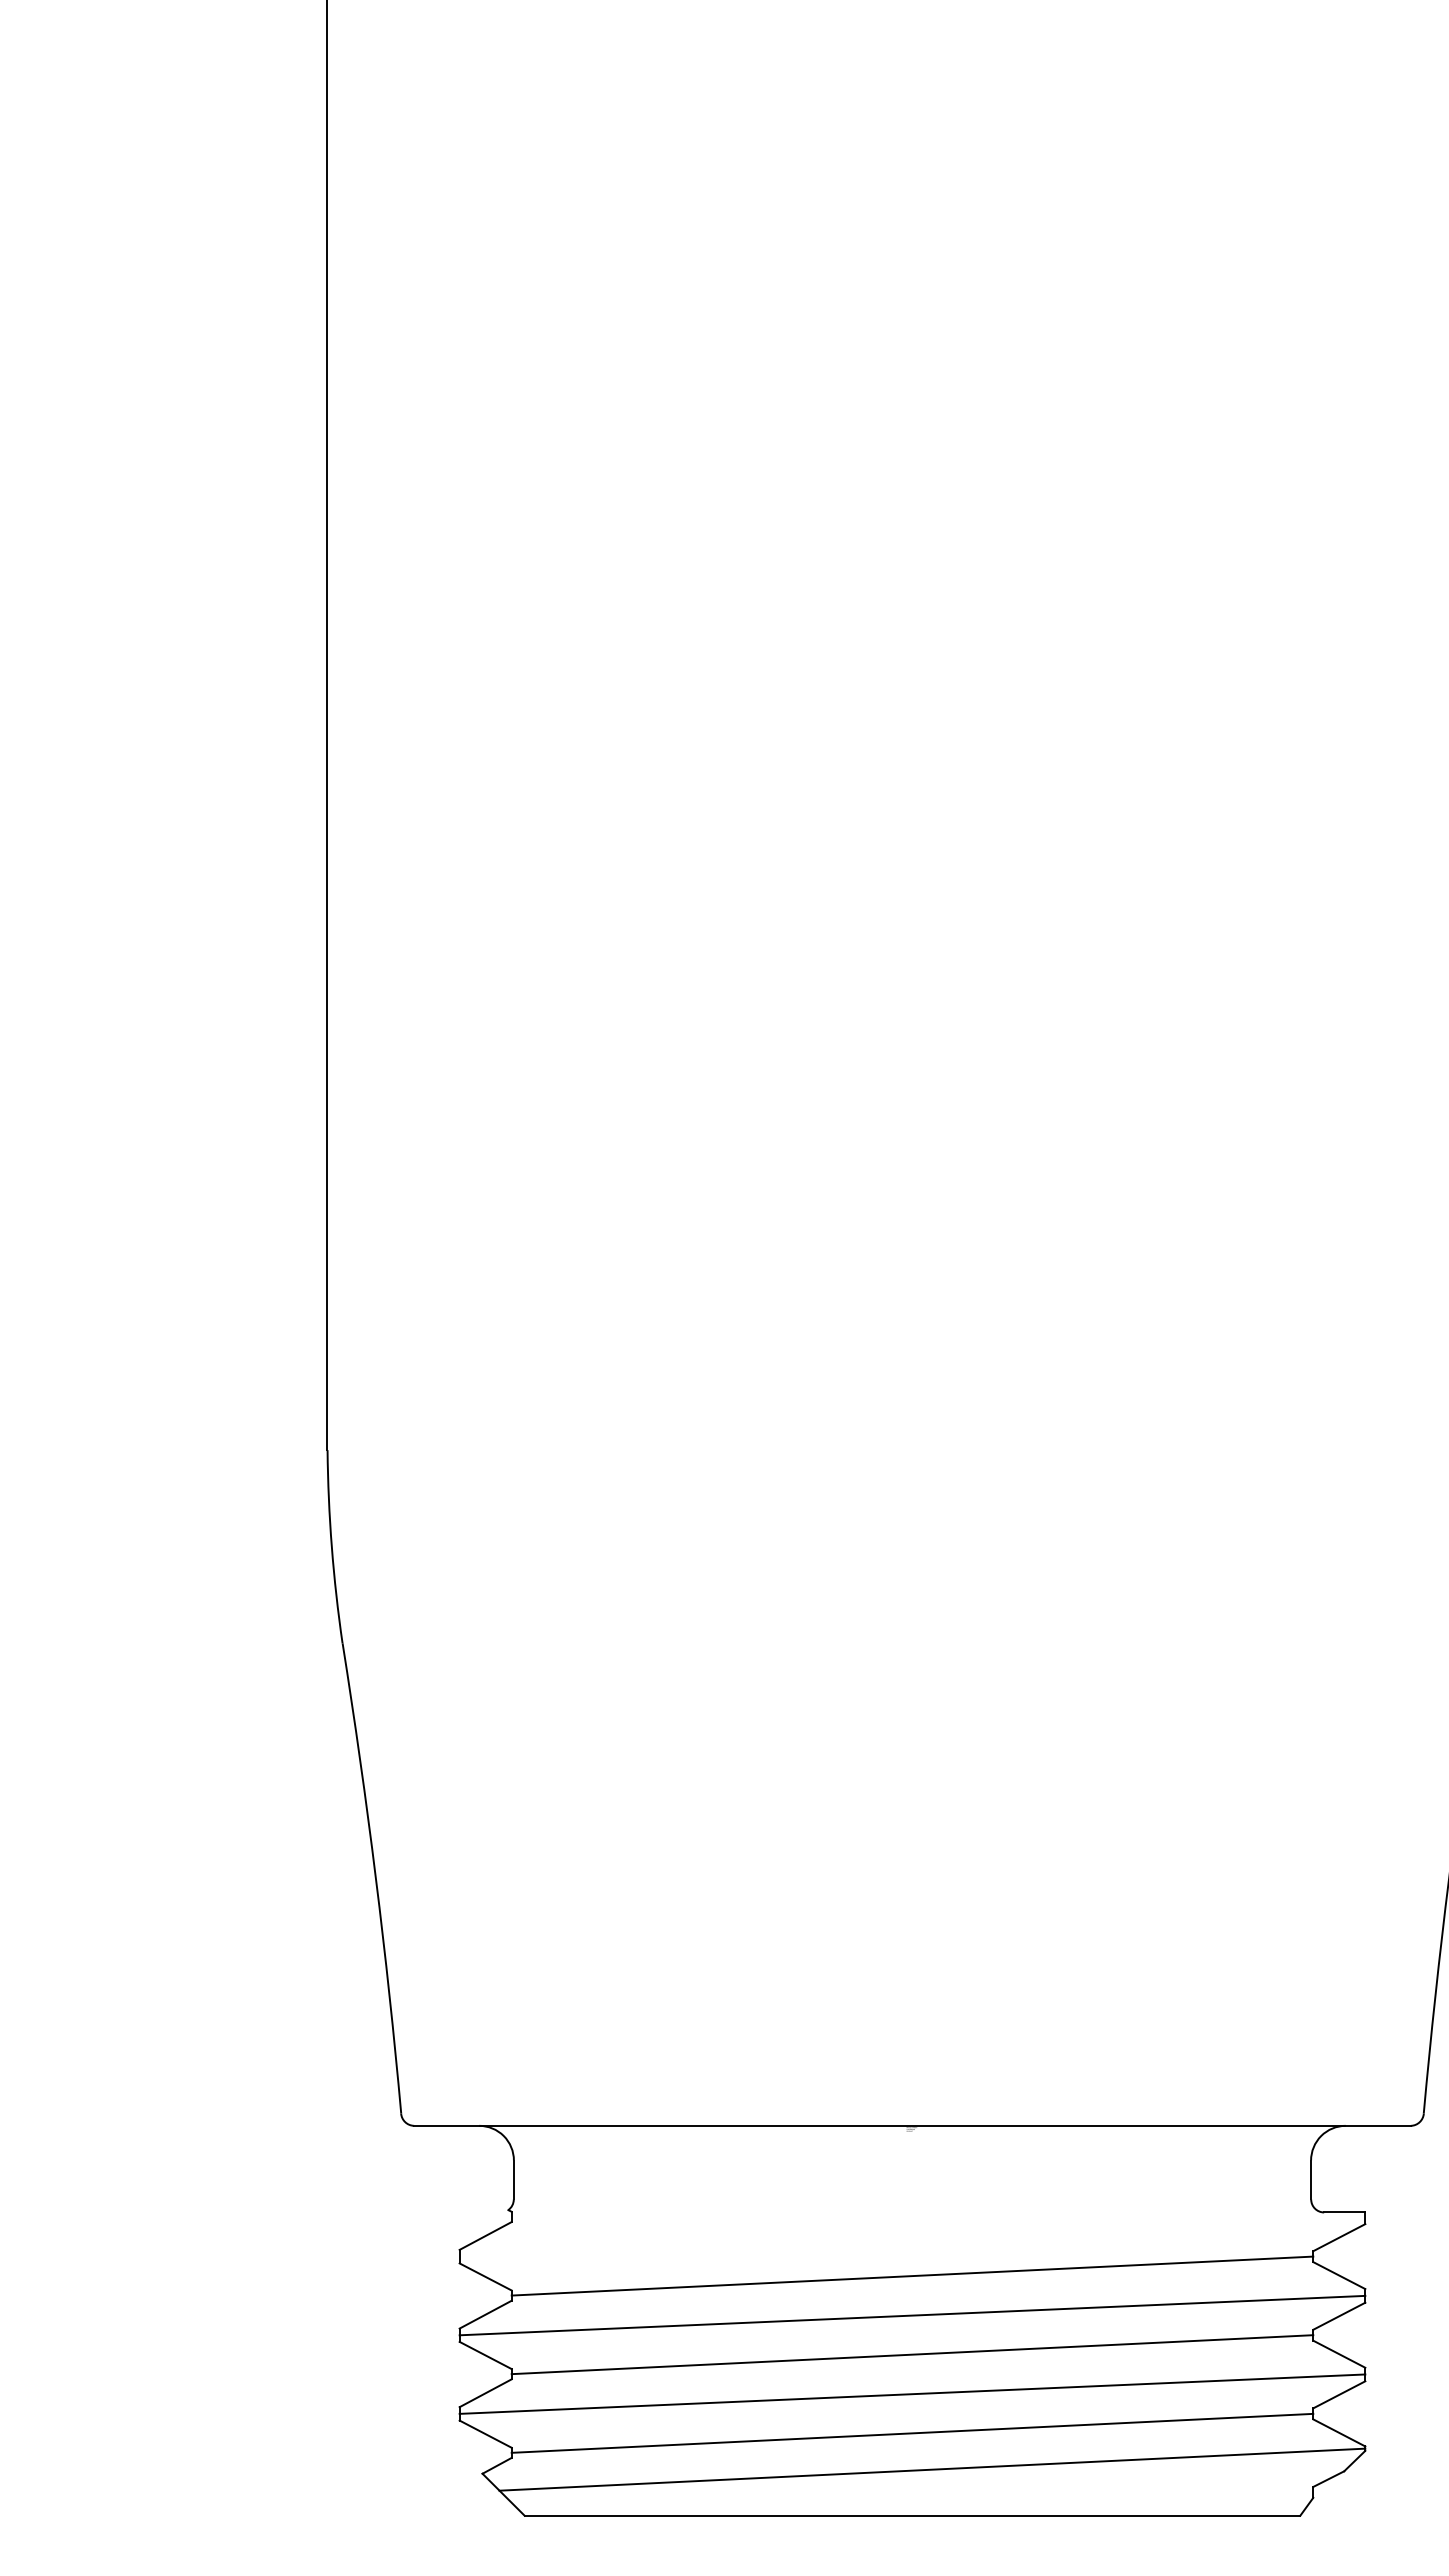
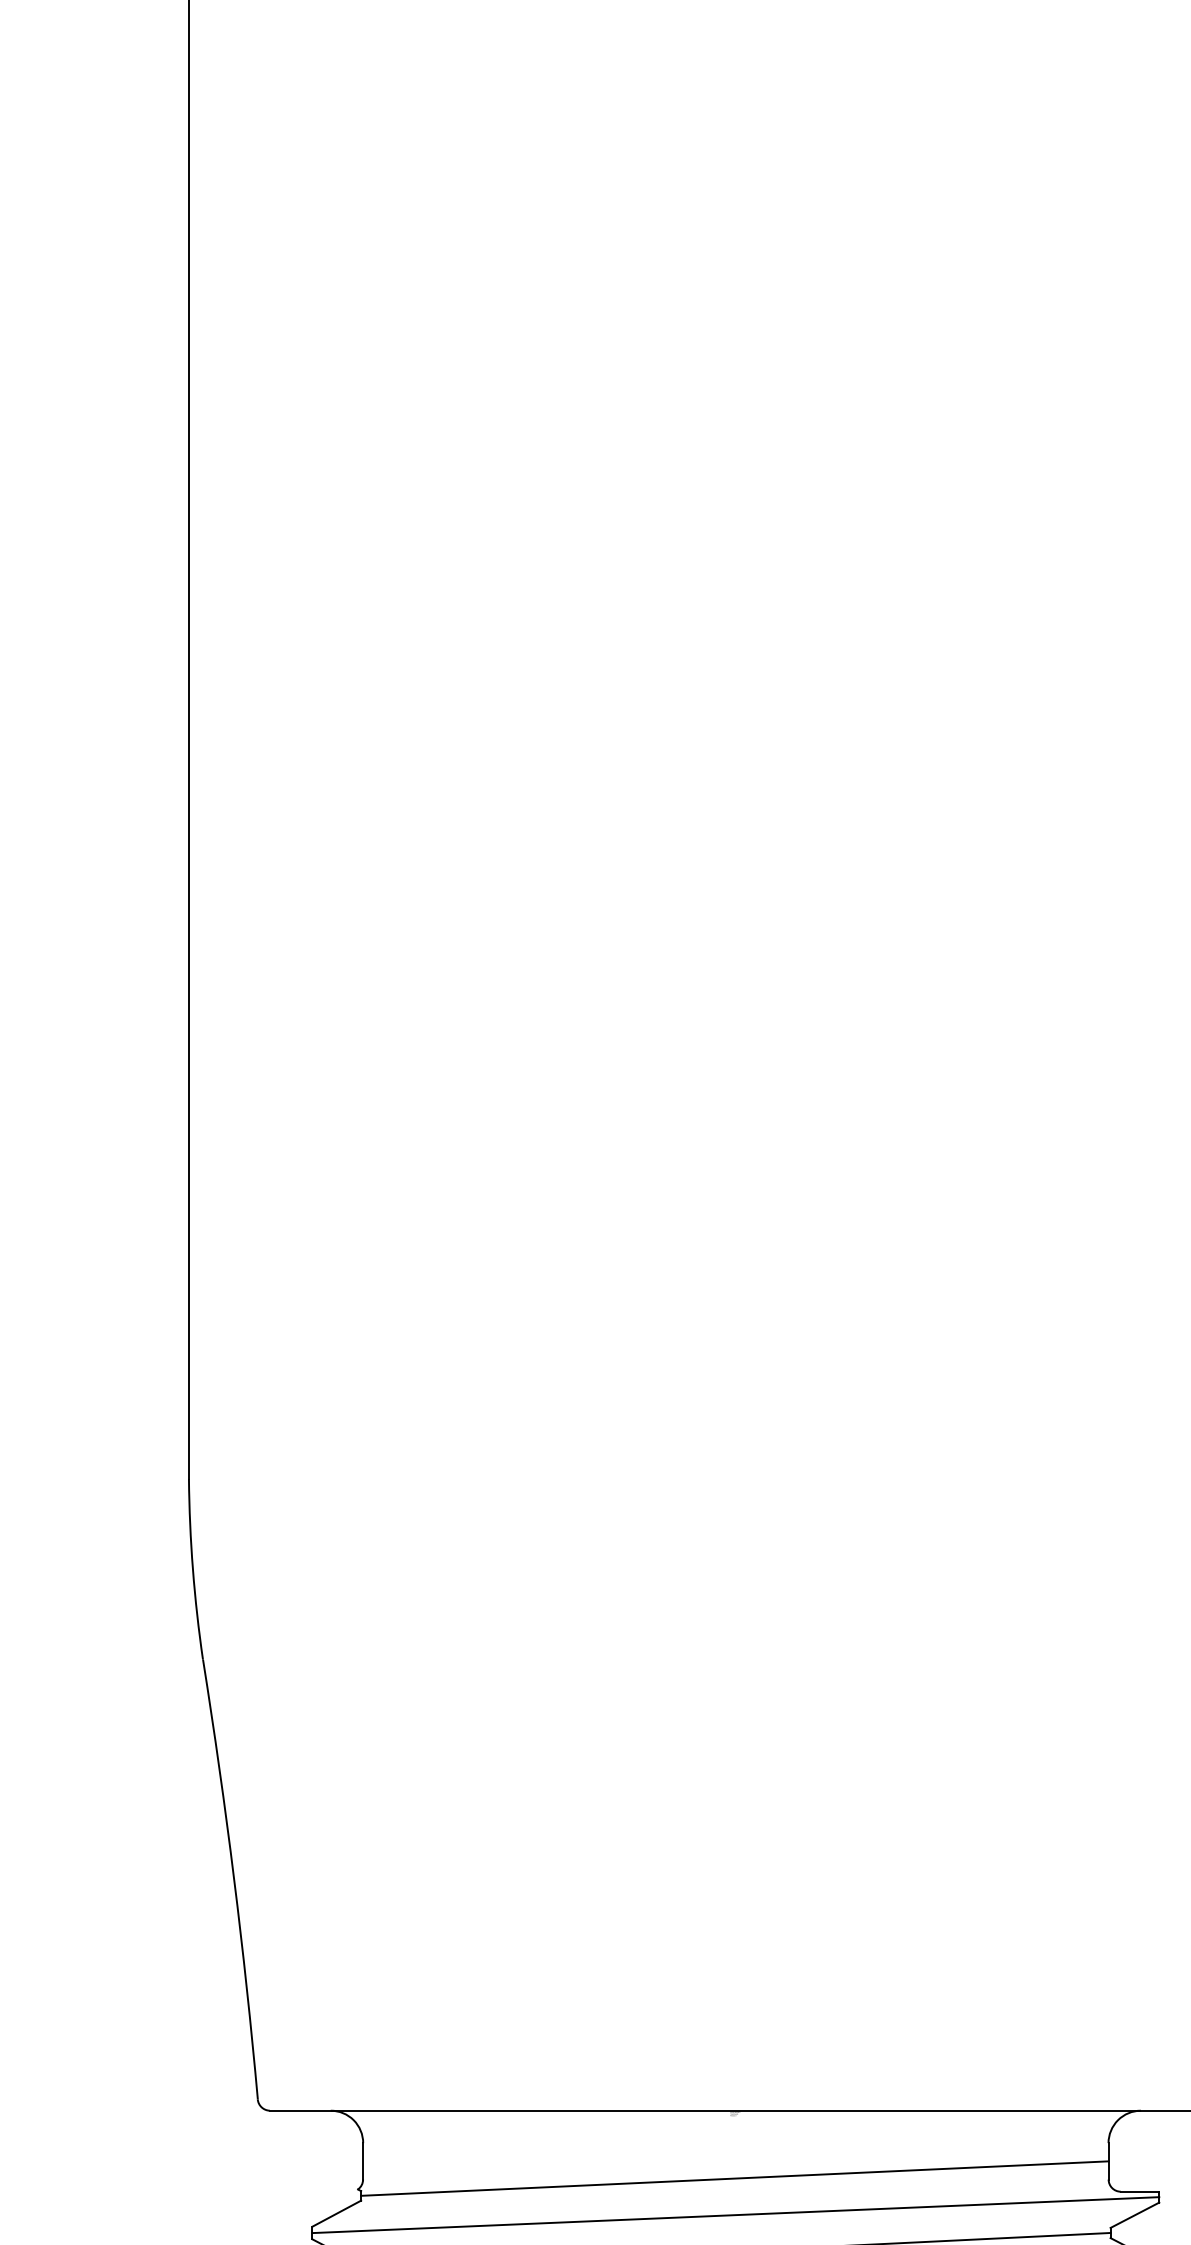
line: (911, 2198) -> (734, 2178), added
line: (912, 2237) -> (735, 2215), added

